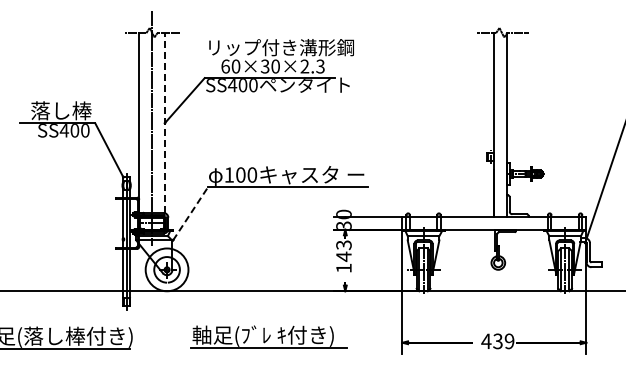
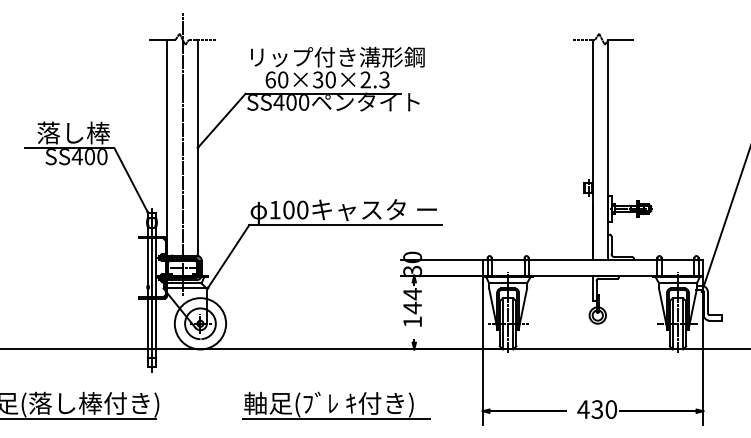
line: (164, 123) -> (197, 148), dashed -> solid
line: (190, 213) -> (228, 256), dashed -> solid
text: (343, 245) -> (412, 294), 143 -> 144
part: (268, 336) -> (335, 404), moved
text: (509, 341) -> (611, 409), 439 -> 430

